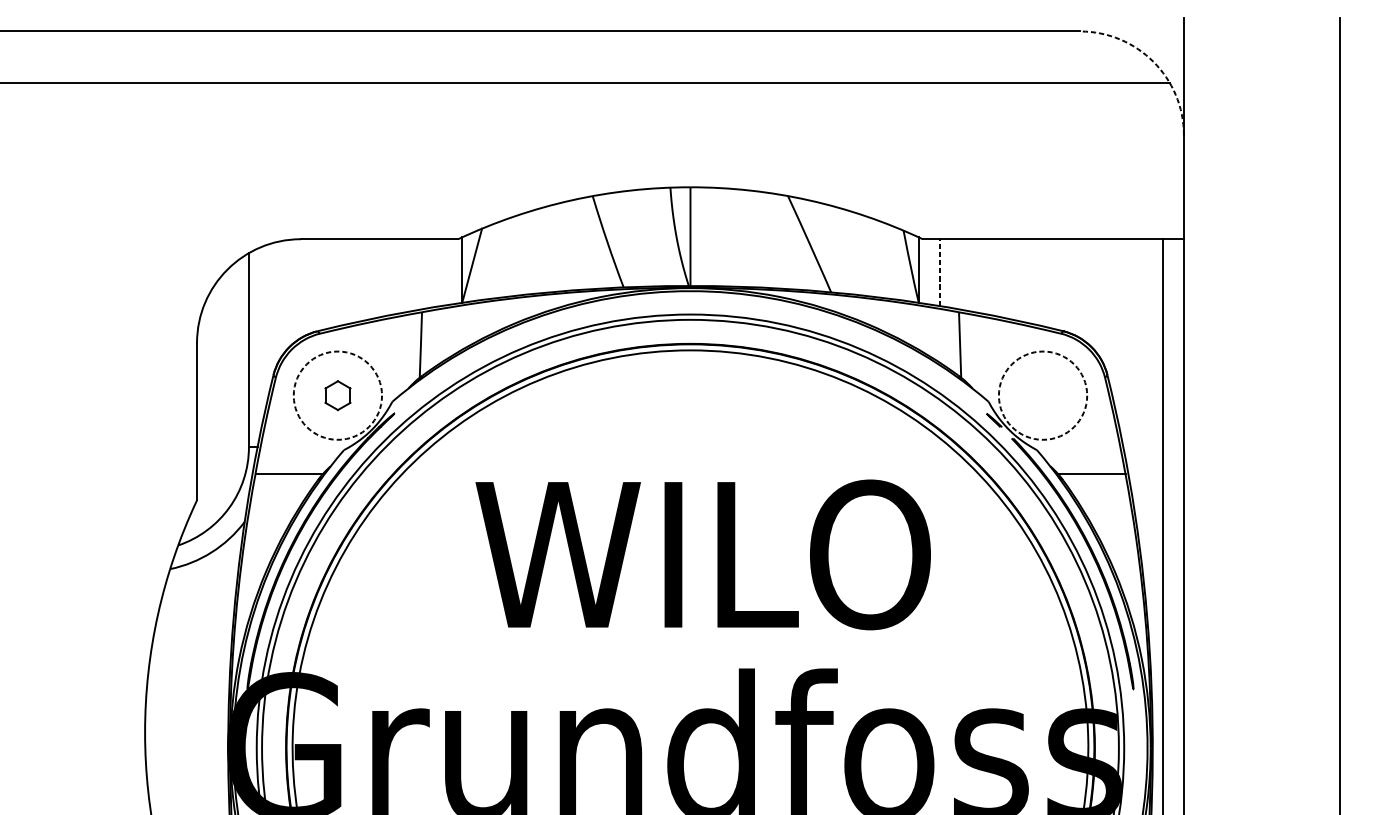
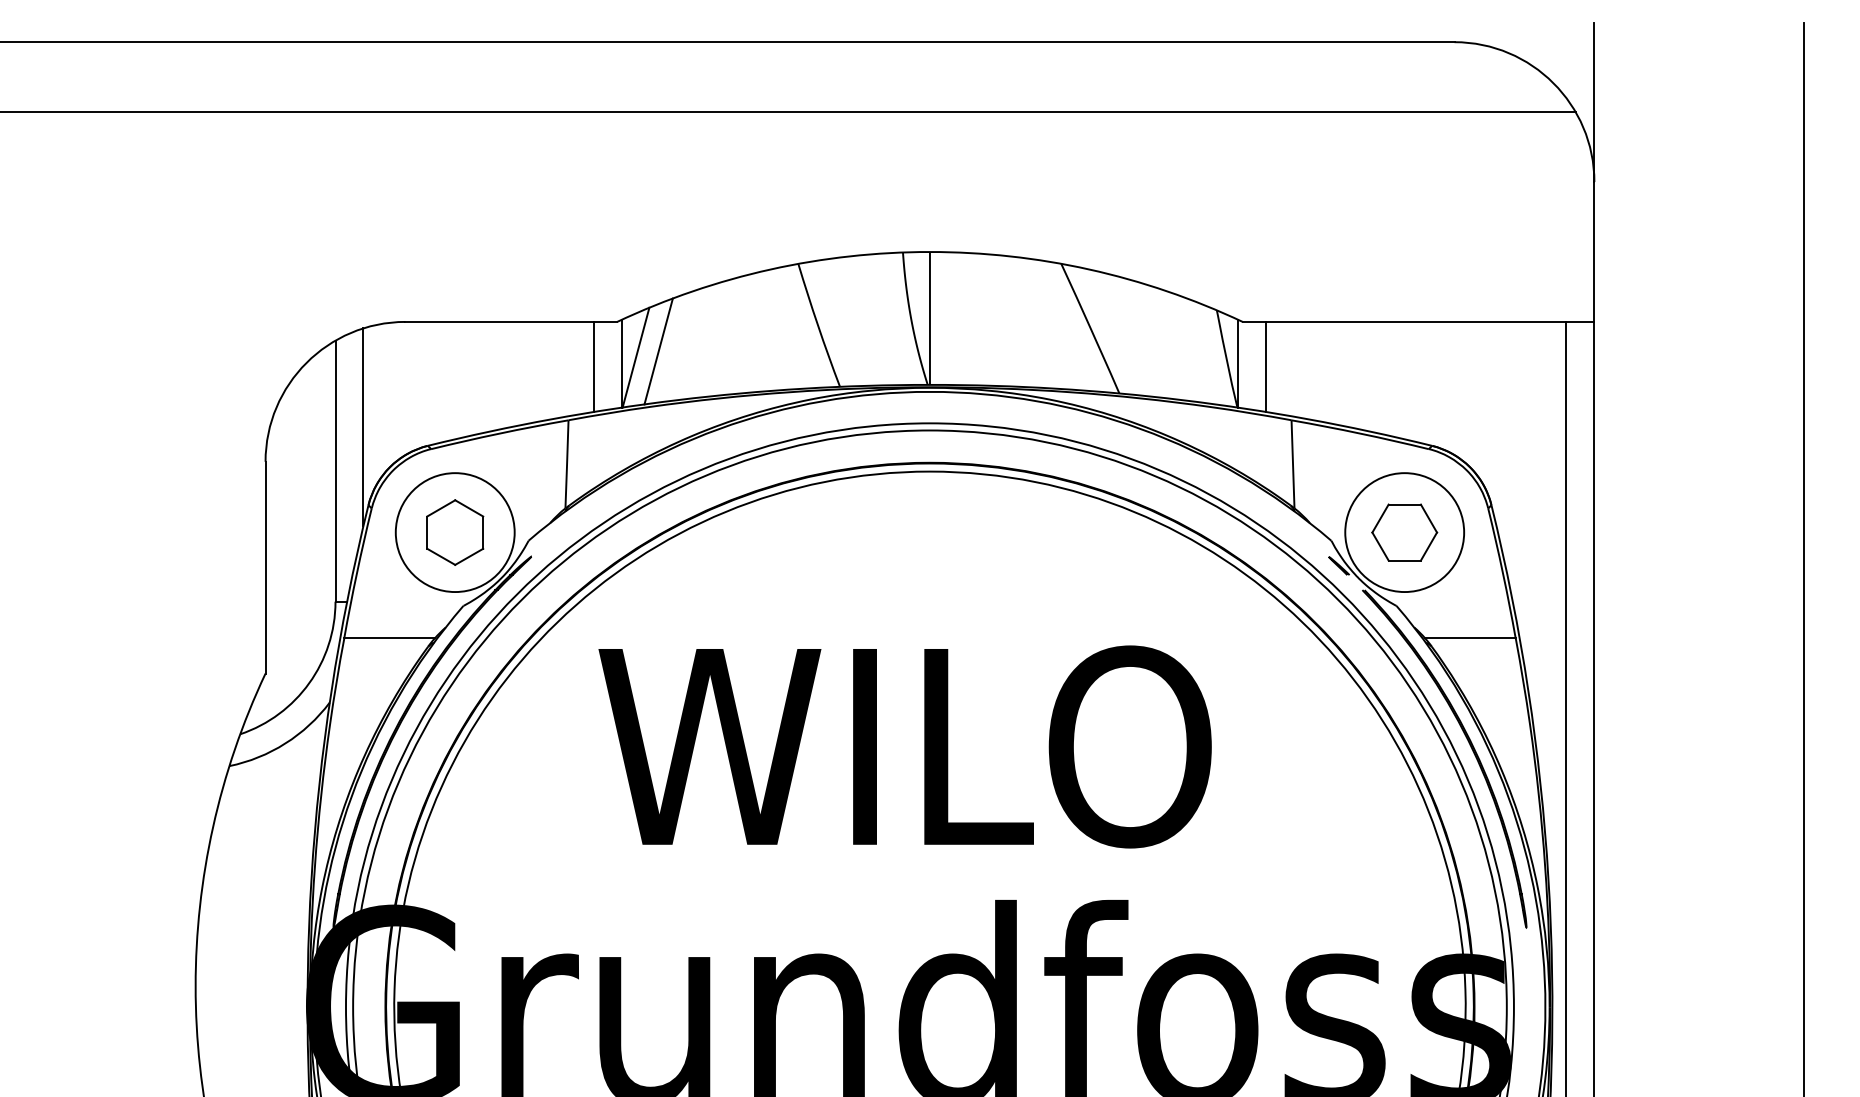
arc: (1153, 62) -> (1553, 83), dashed -> solid
line: (488, 261) -> (658, 351), added
line: (441, 272) -> (594, 366), added
line: (939, 272) -> (1265, 366), dashed -> solid
line: (269, 317) -> (363, 427), added
circle: (337, 395) -> (454, 532), dashed -> solid
part: (338, 395) -> (455, 532), size x1.67
circle: (1042, 395) -> (1404, 532), dashed -> solid
part: (1042, 395) -> (1404, 532), added
text: (702, 554) -> (904, 746), moved

